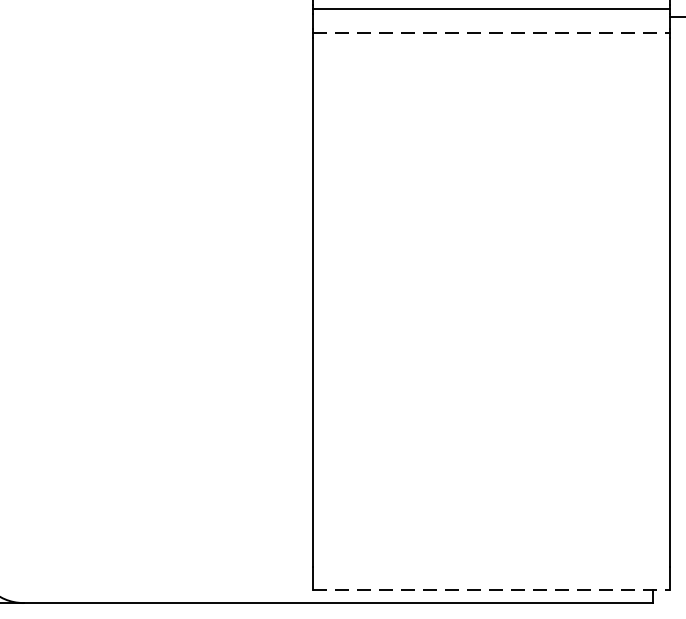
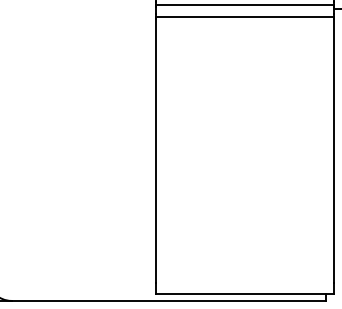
line: (492, 32) -> (245, 16), dashed -> solid
line: (492, 590) -> (245, 294), dashed -> solid

